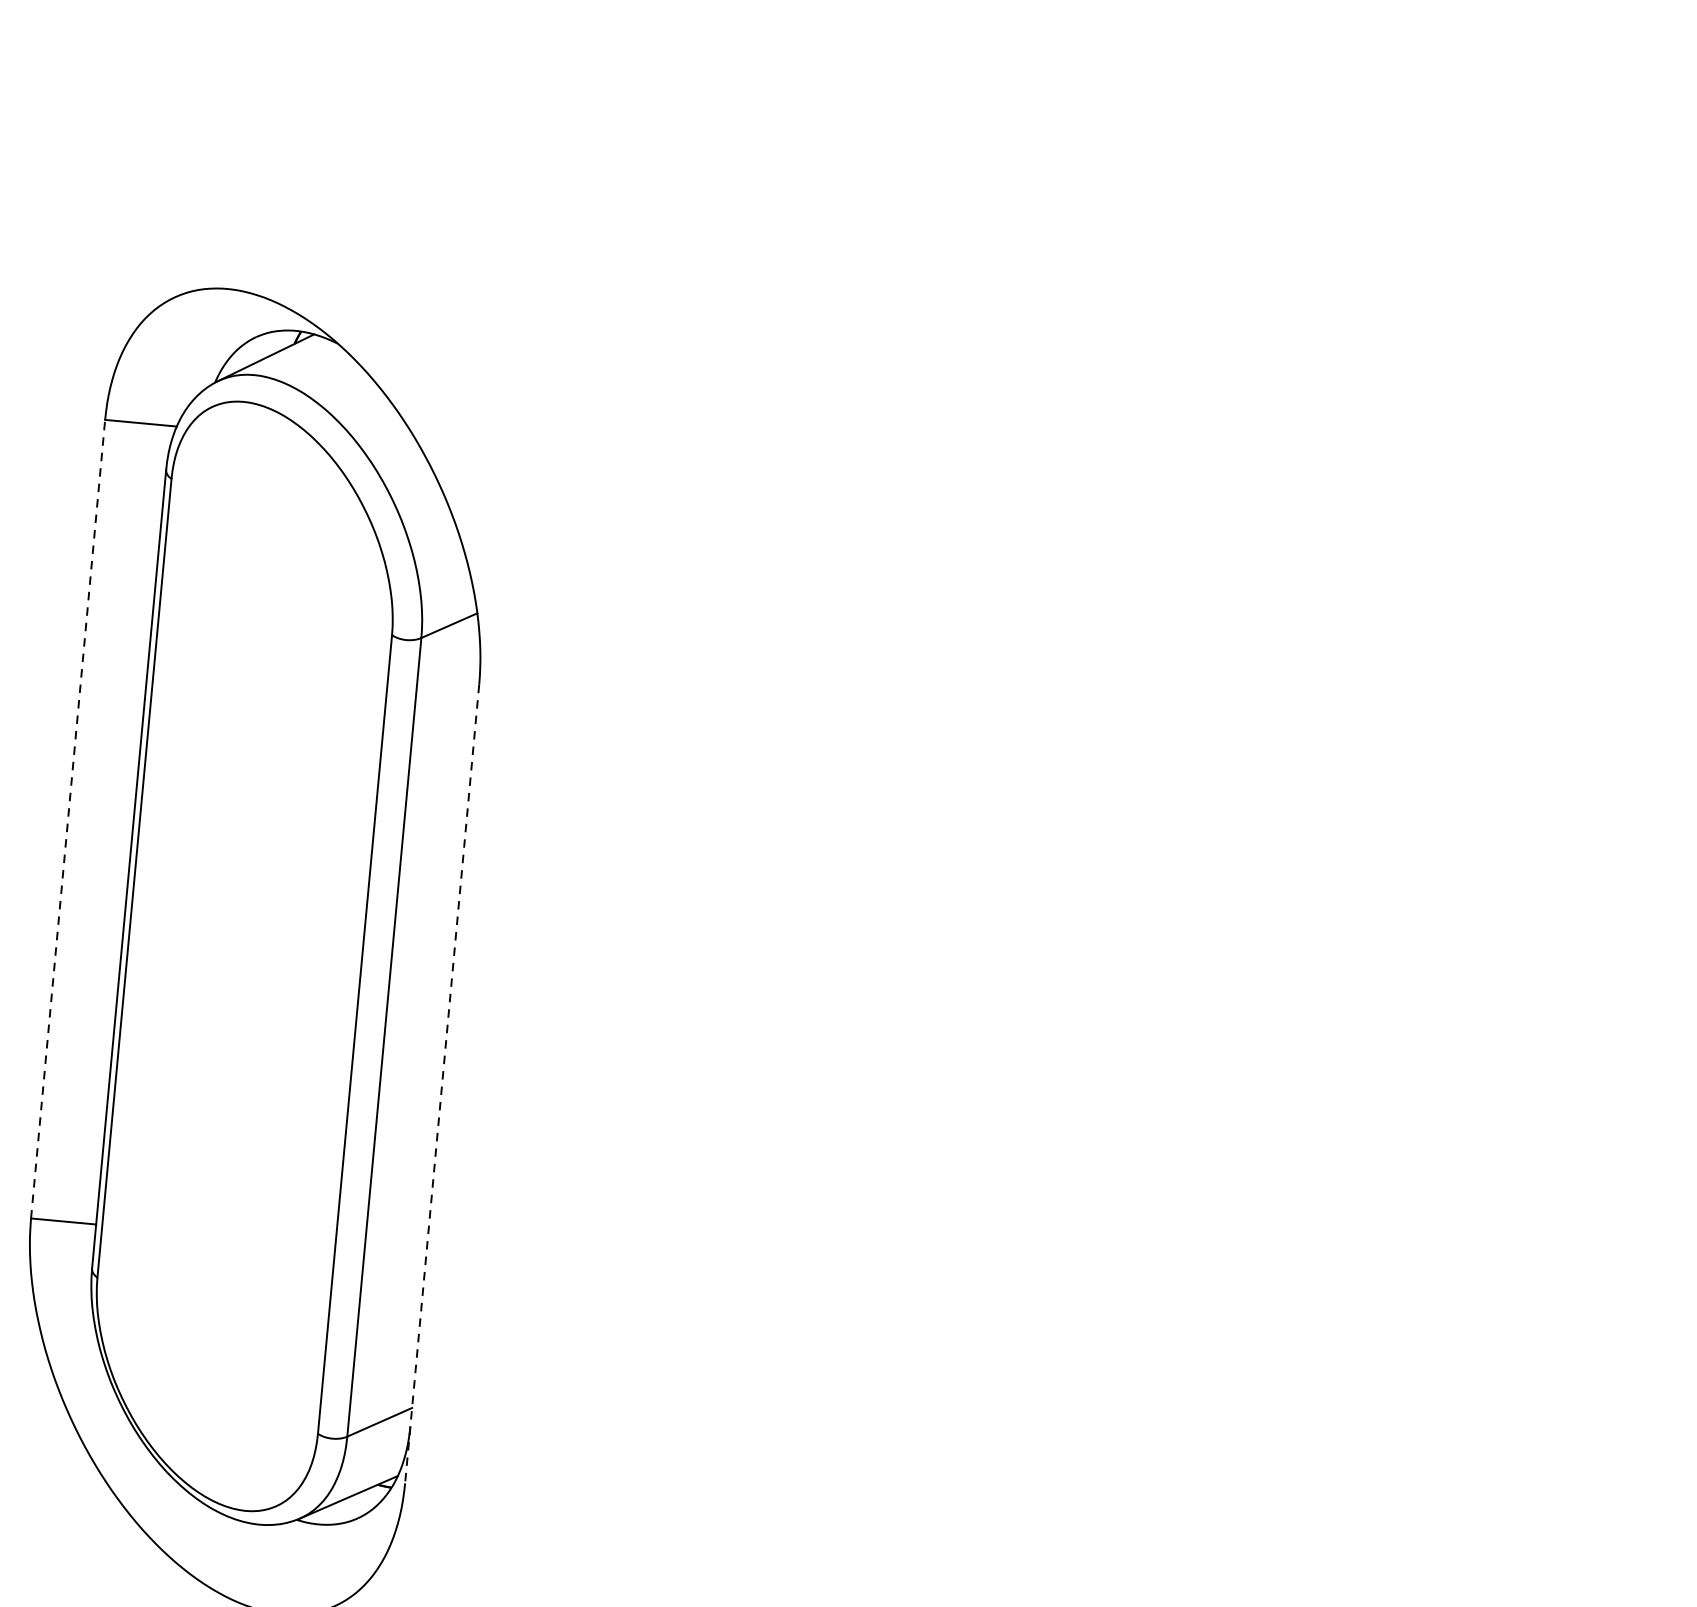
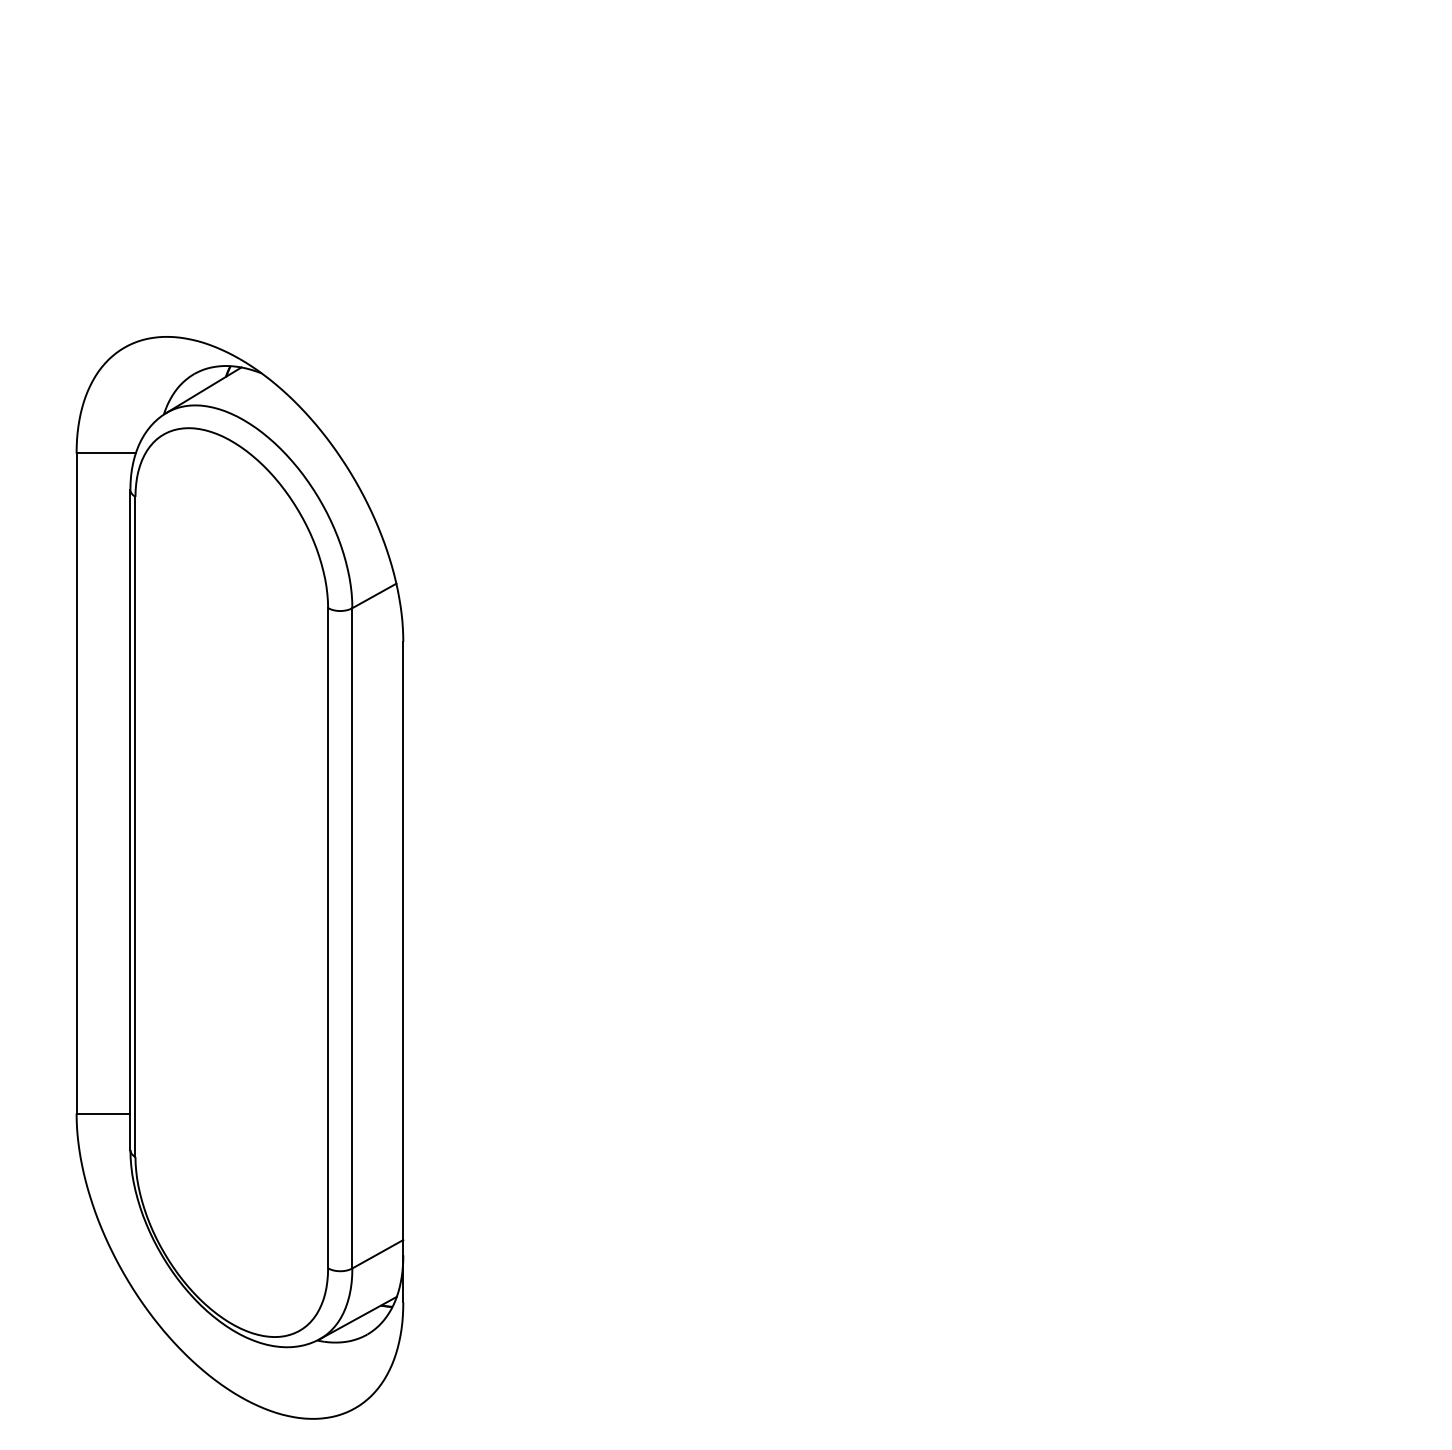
line: (68, 819) -> (76, 783), dashed -> solid
line: (442, 1084) -> (403, 972), dashed -> solid

